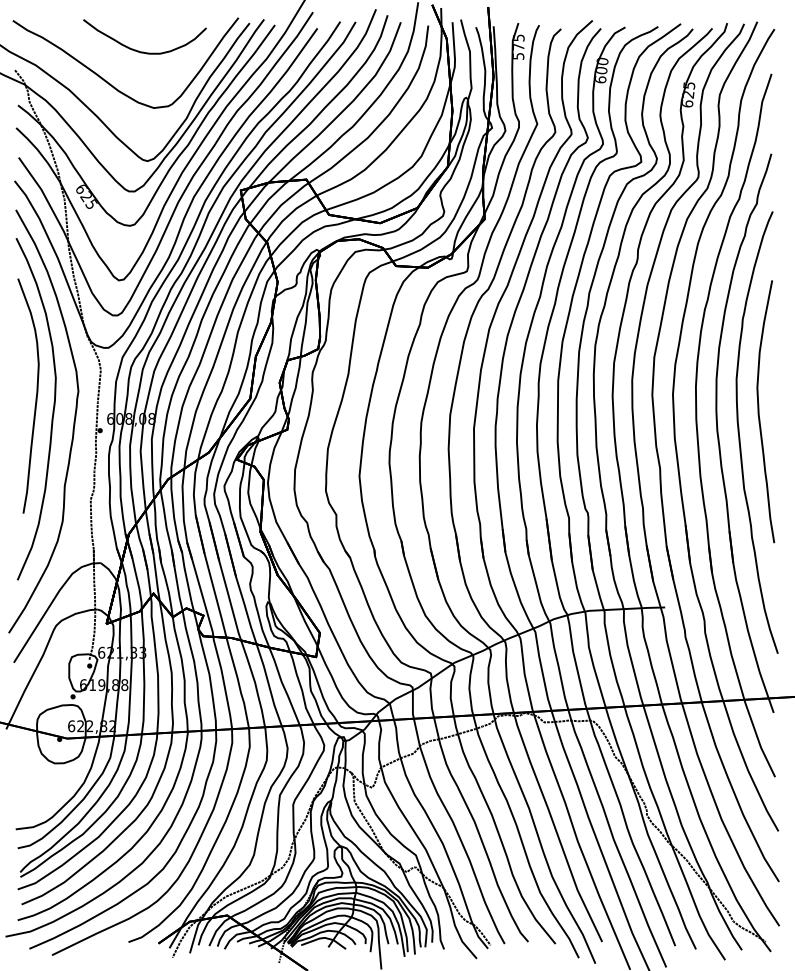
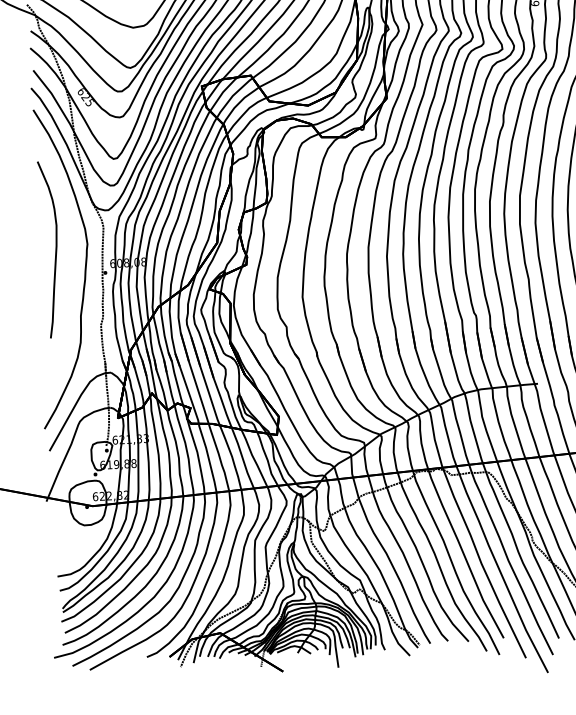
curve: (52, 410) -> (68, 259), removed

